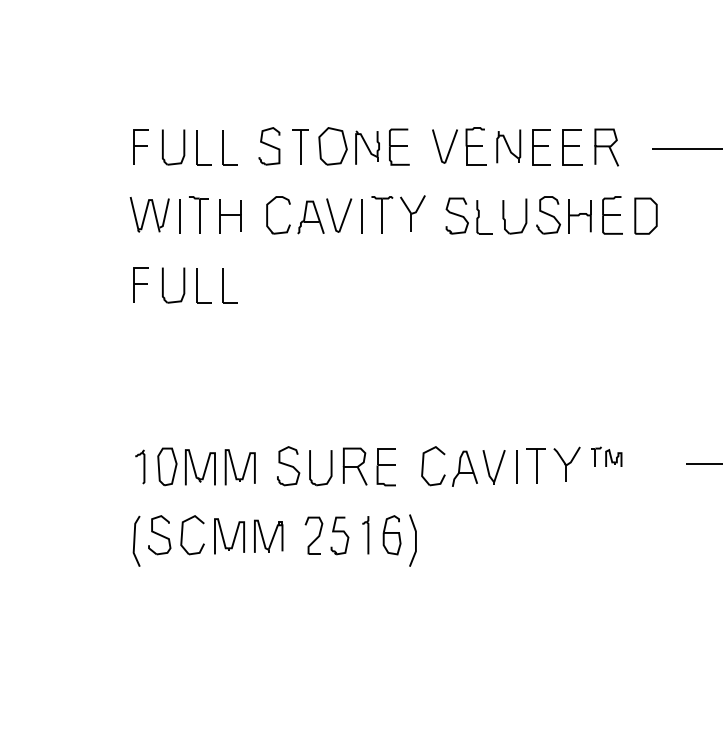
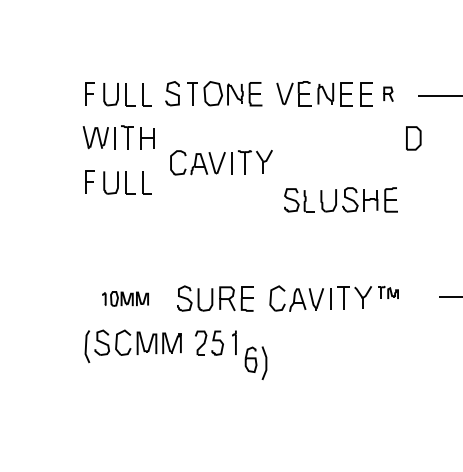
part: (606, 147) -> (388, 94), size x0.6
part: (345, 214) -> (221, 162), moved
part: (533, 214) -> (340, 199), moved
part: (196, 466) -> (125, 298), size x0.6
part: (398, 539) -> (255, 362), moved

